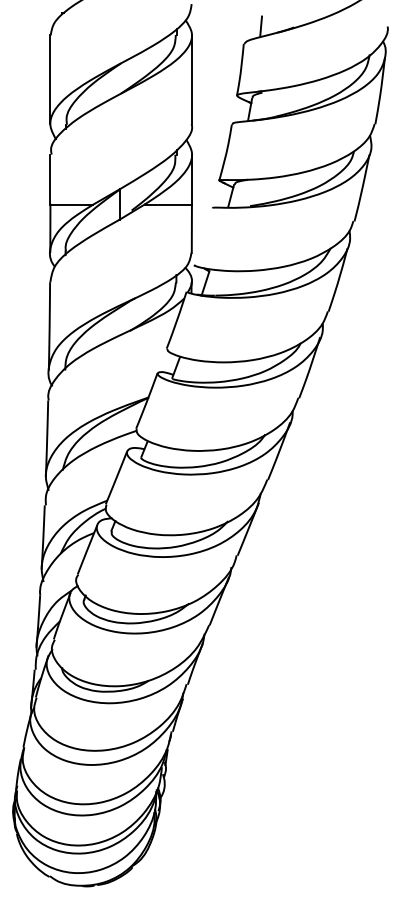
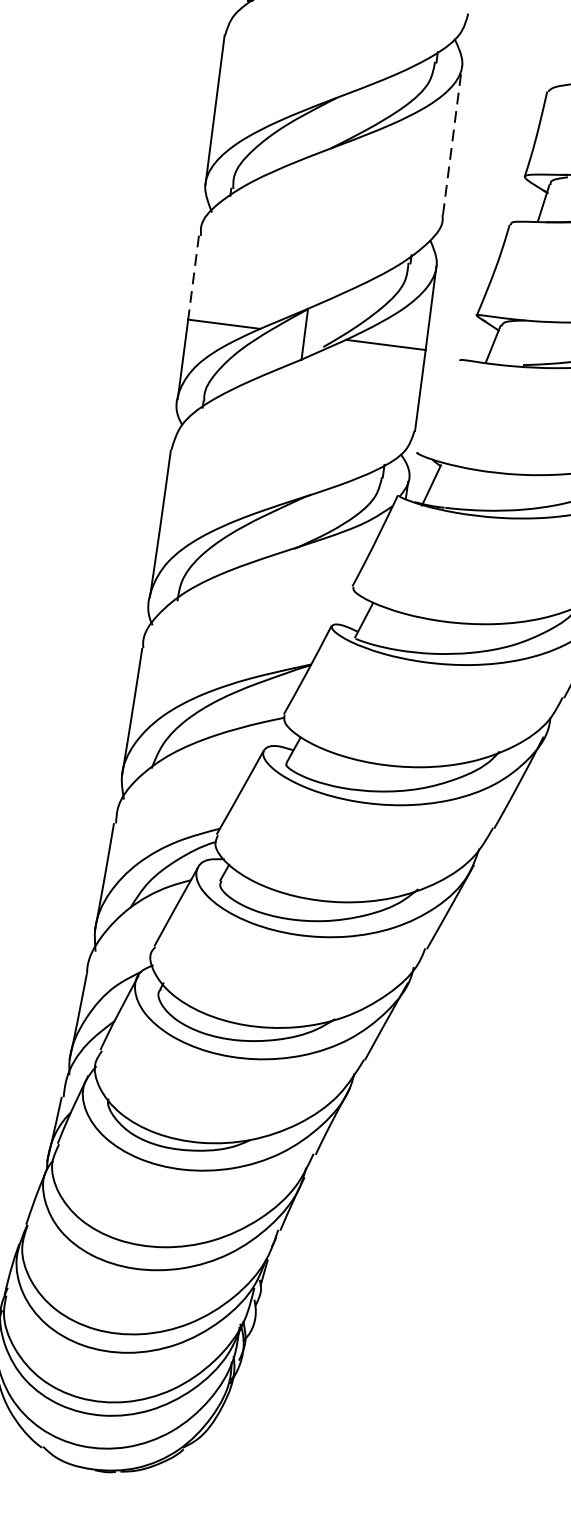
line: (191, 79) -> (451, 140), solid -> dashed
line: (50, 180) -> (193, 279), solid -> dashed

